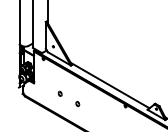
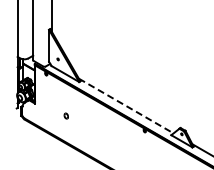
line: (110, 85) -> (126, 106), solid -> dashed
part: (77, 103) -> (86, 127), removed

